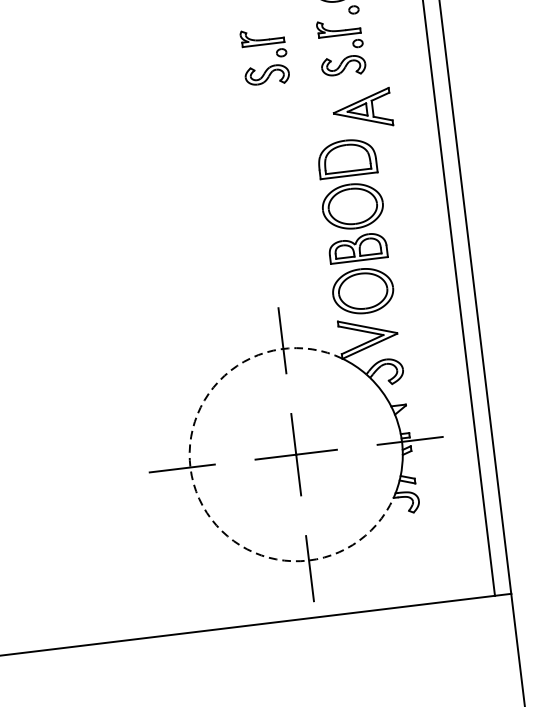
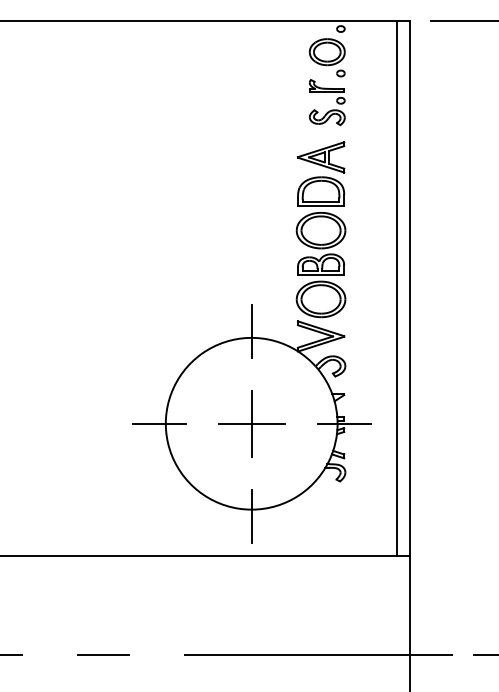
part: (271, 64) -> (269, 109), removed
part: (363, 110) -> (321, 157), moved
arc: (196, 491) -> (168, 443), dashed -> solid

